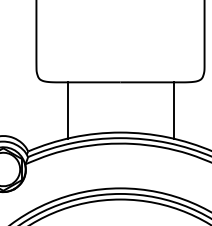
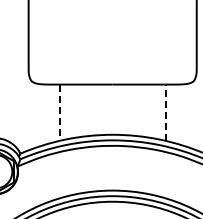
line: (173, 110) -> (165, 112), solid -> dashed
line: (67, 111) -> (59, 113), solid -> dashed

